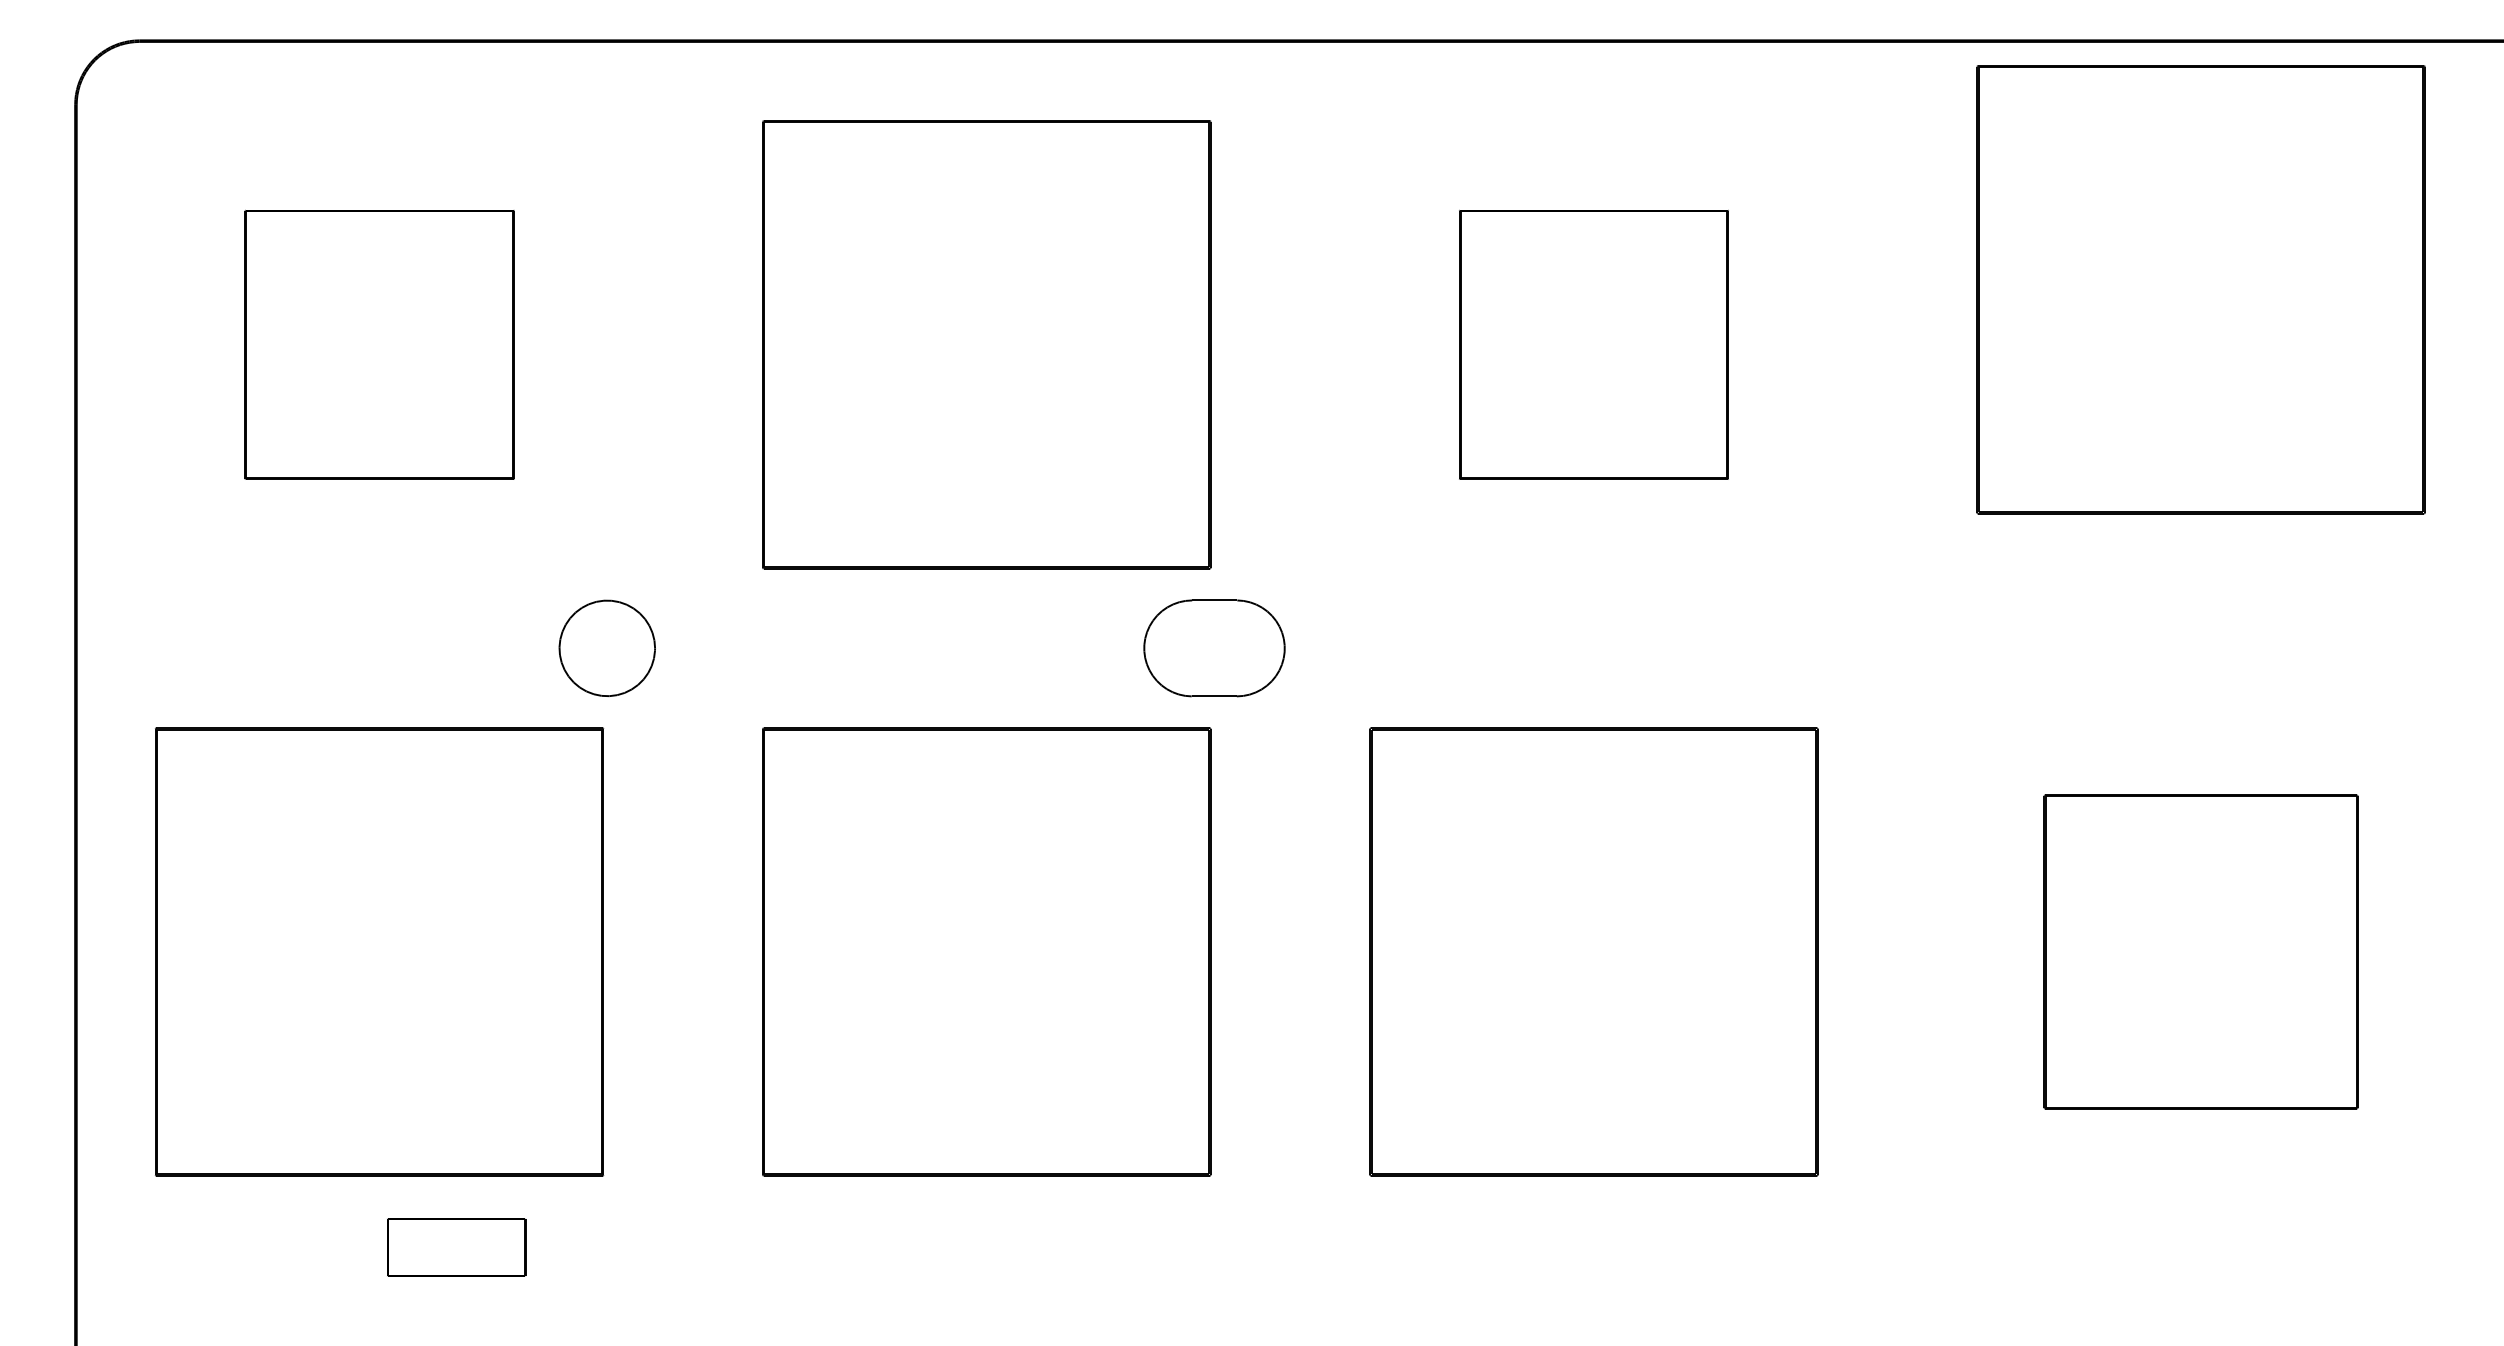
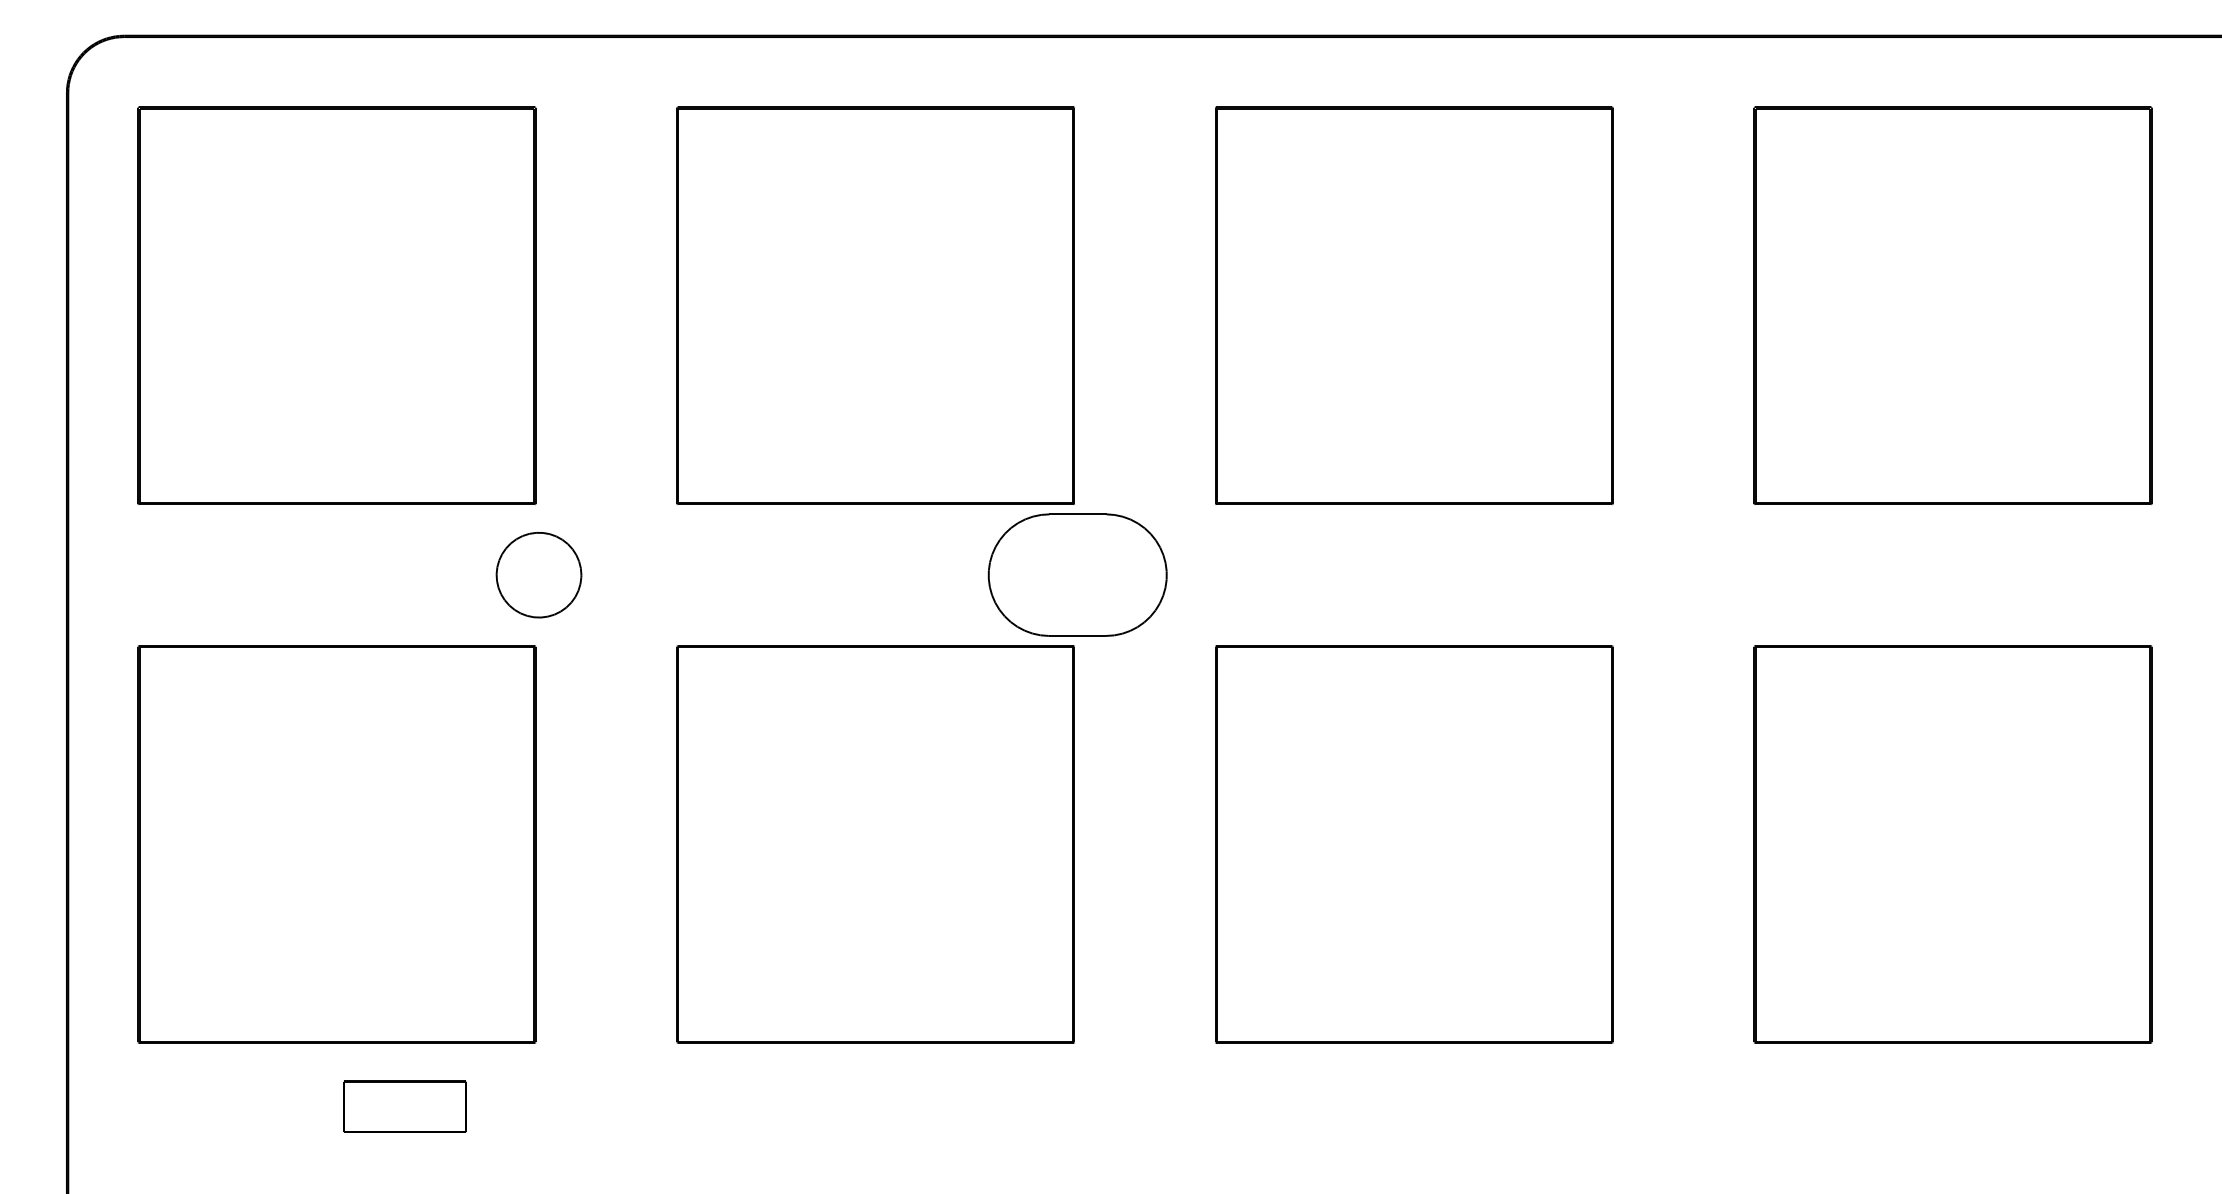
part: (2200, 289) -> (1952, 305), moved
part: (379, 344) -> (336, 305), size x1.67
part: (1593, 344) -> (1413, 305), size x1.67
part: (1214, 648) -> (1077, 575), size x1.43
part: (2200, 951) -> (1952, 844), size x1.43

